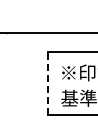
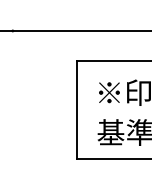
line: (48, 83) -> (77, 109), dashed -> solid

